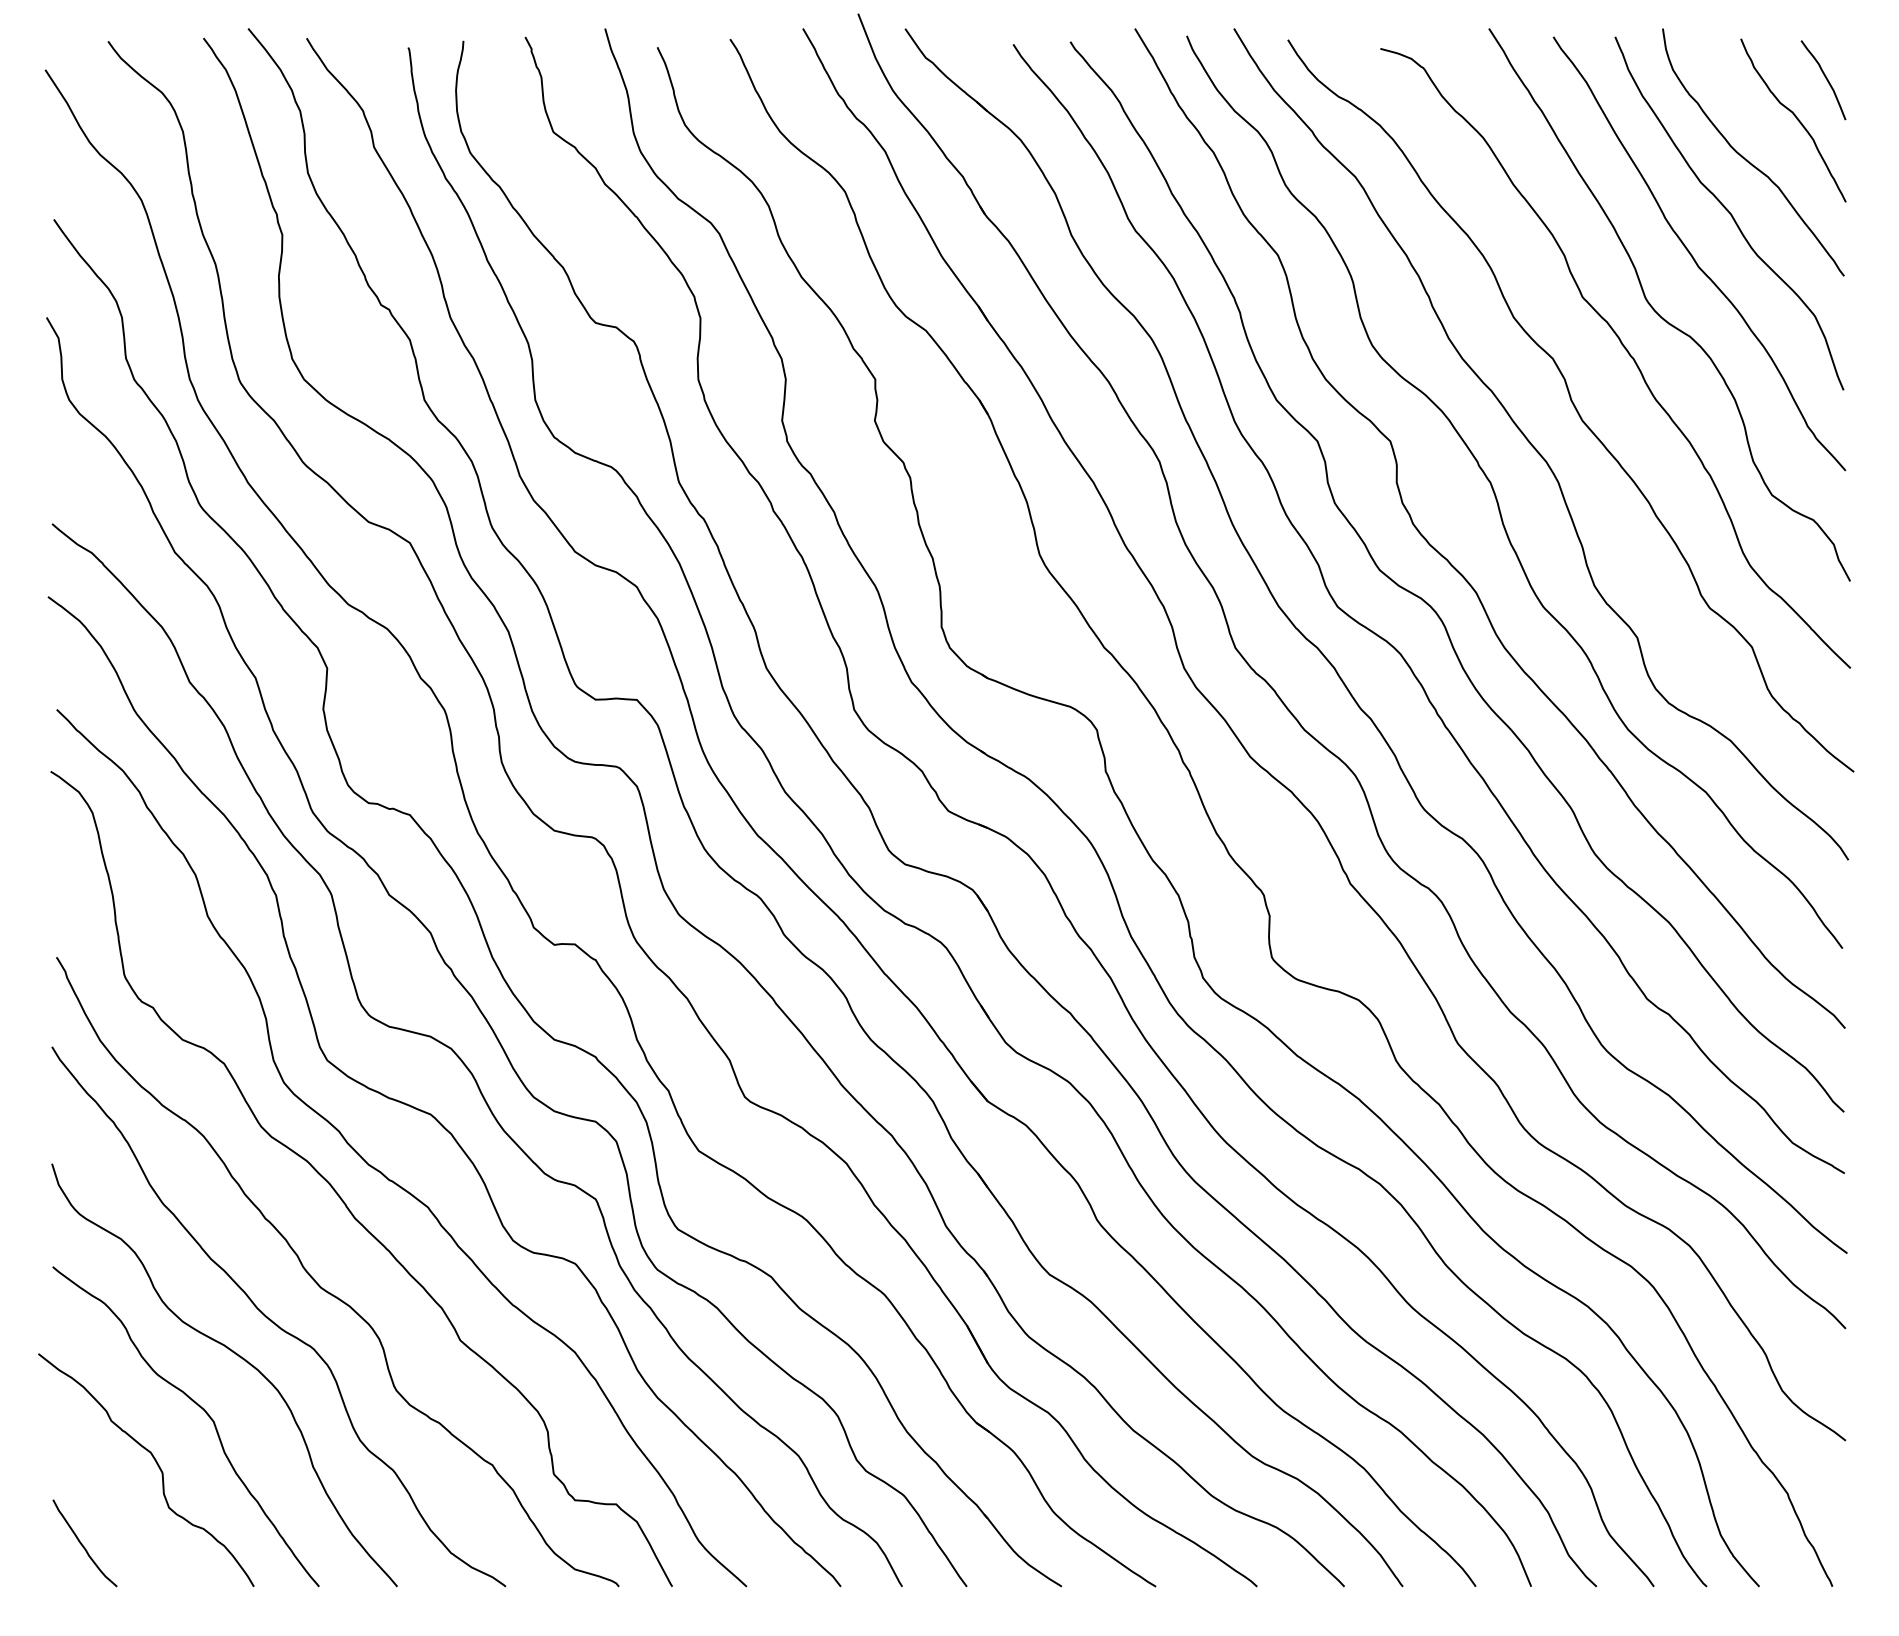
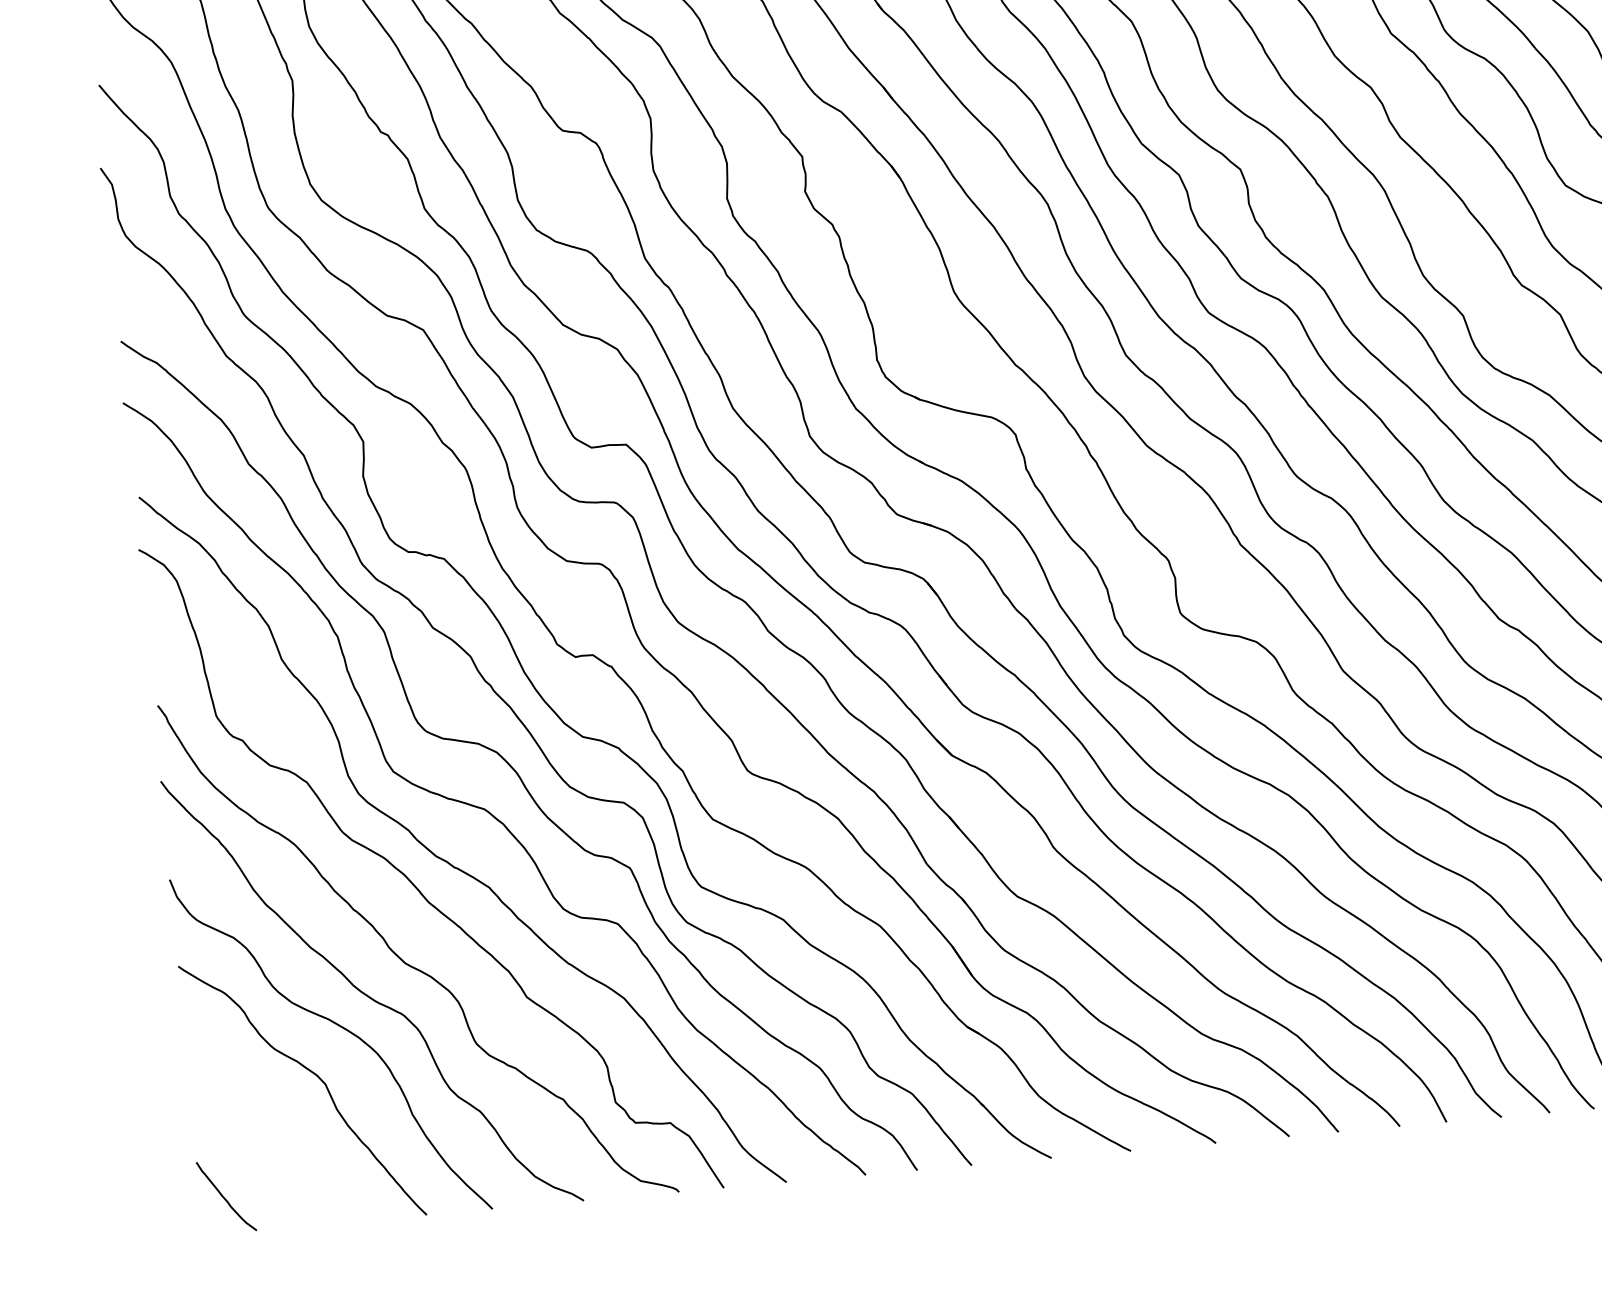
curve: (156, 1464) -> (280, 1124), removed

